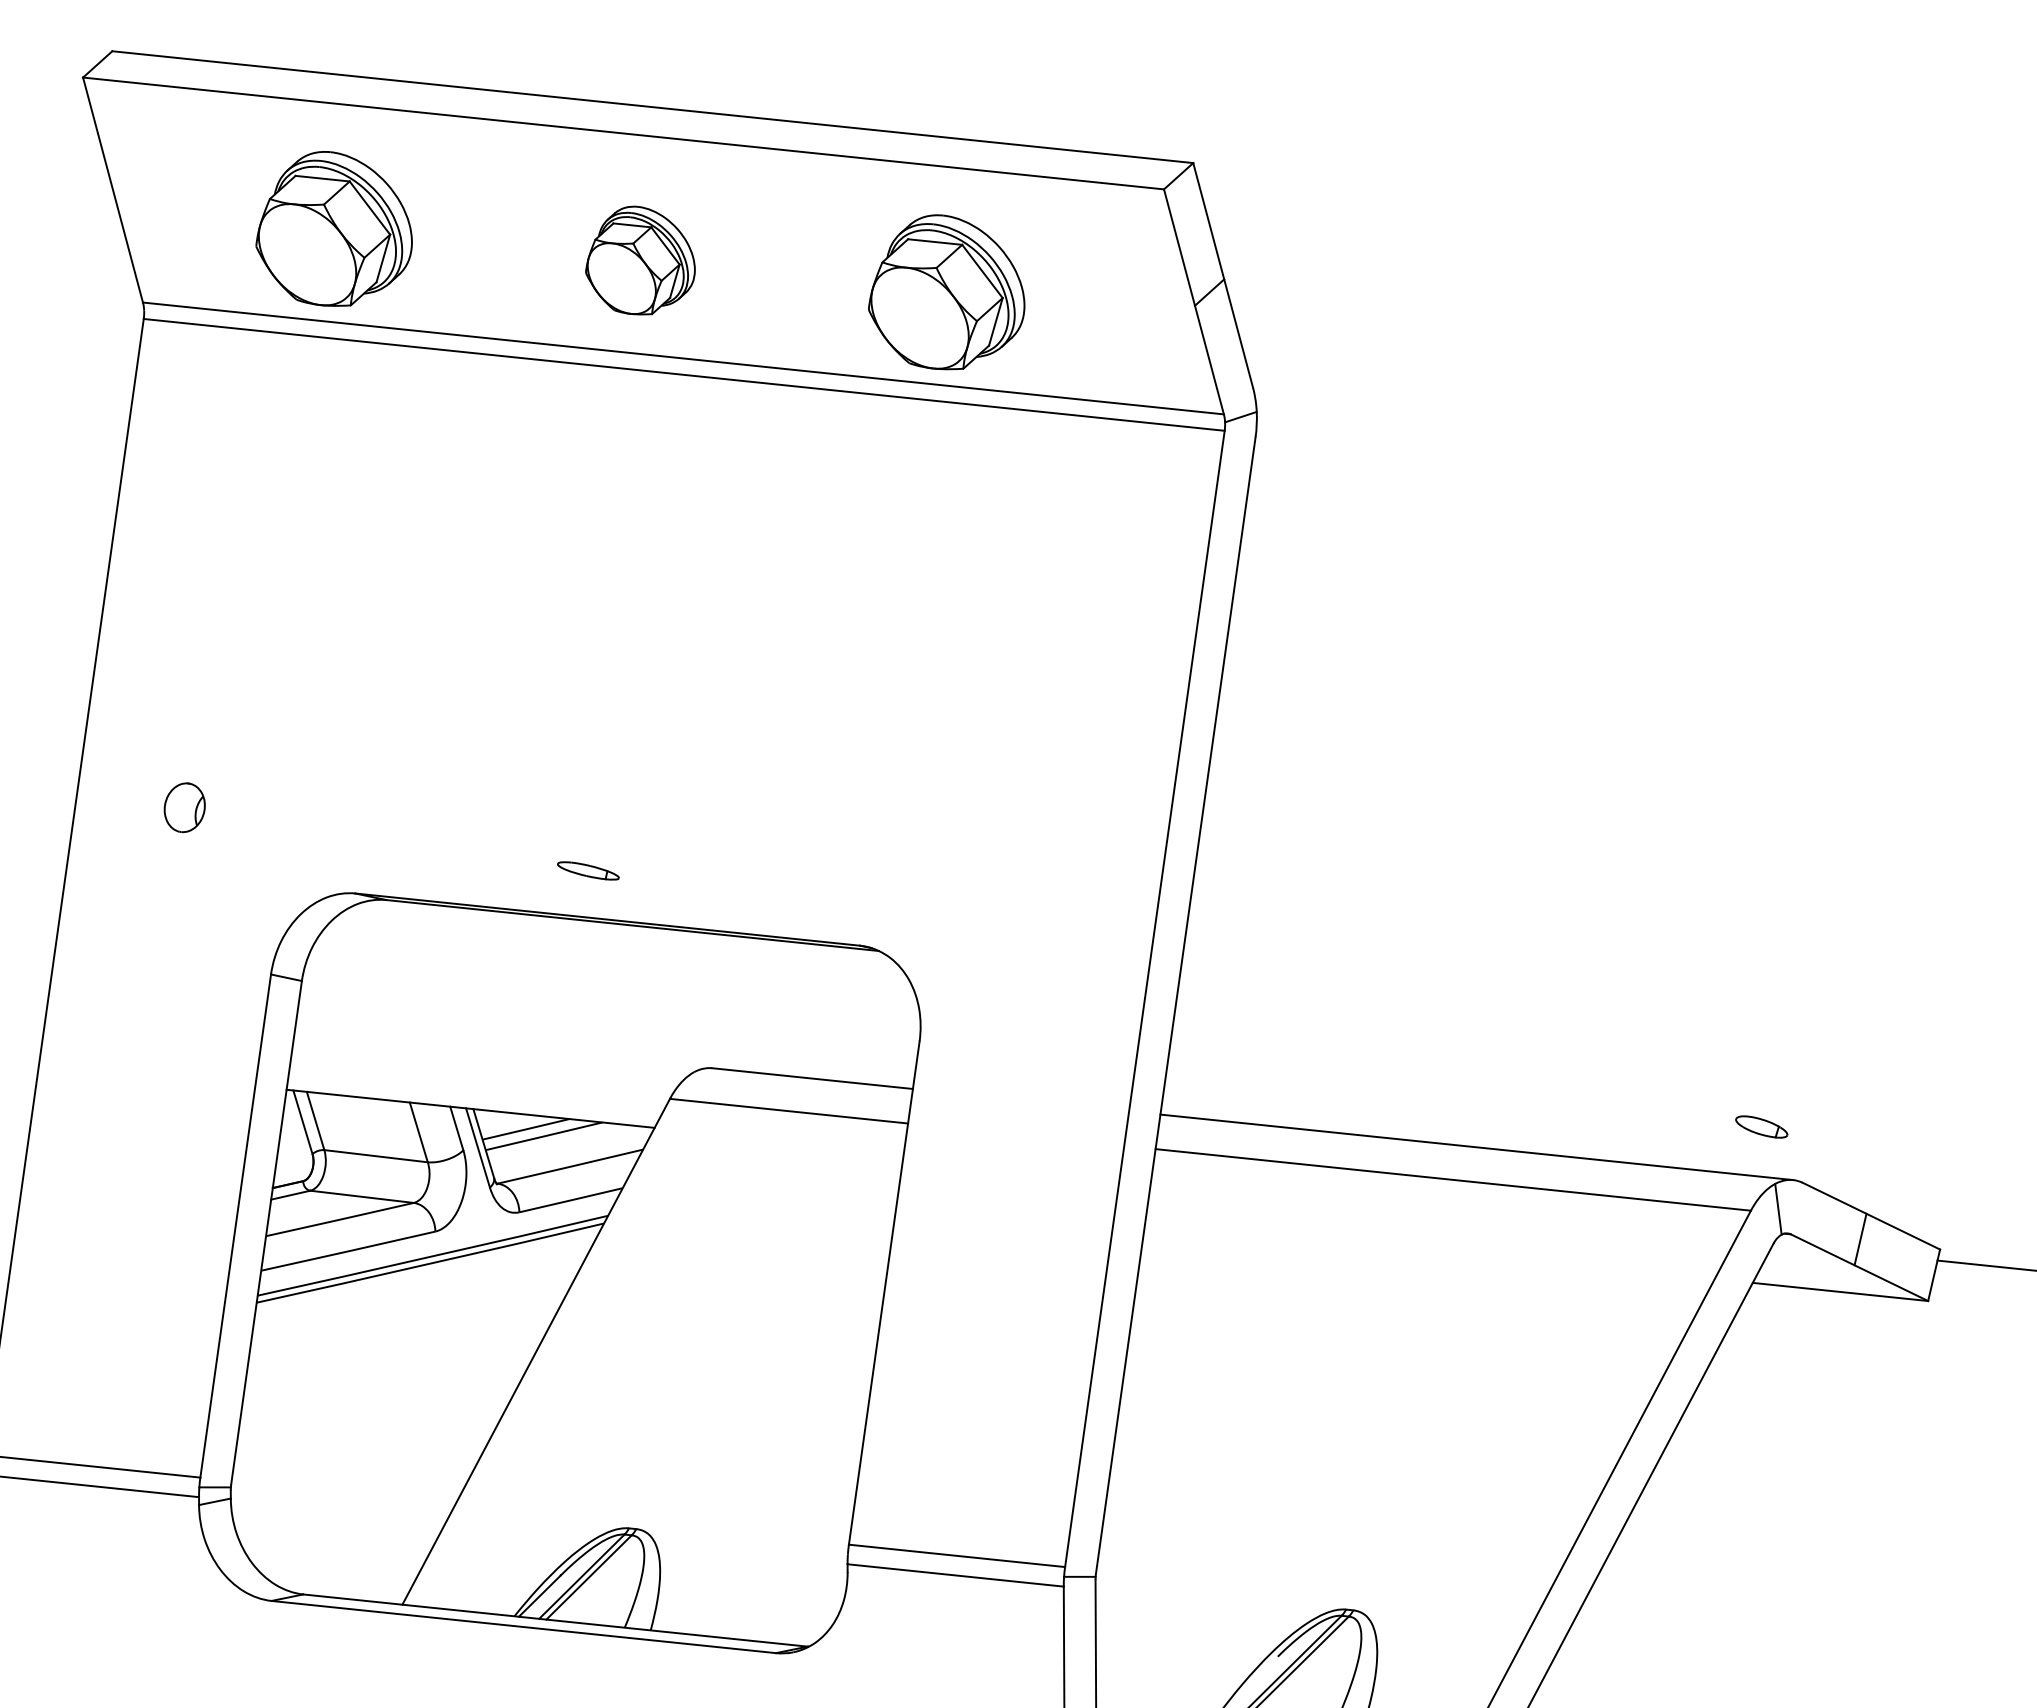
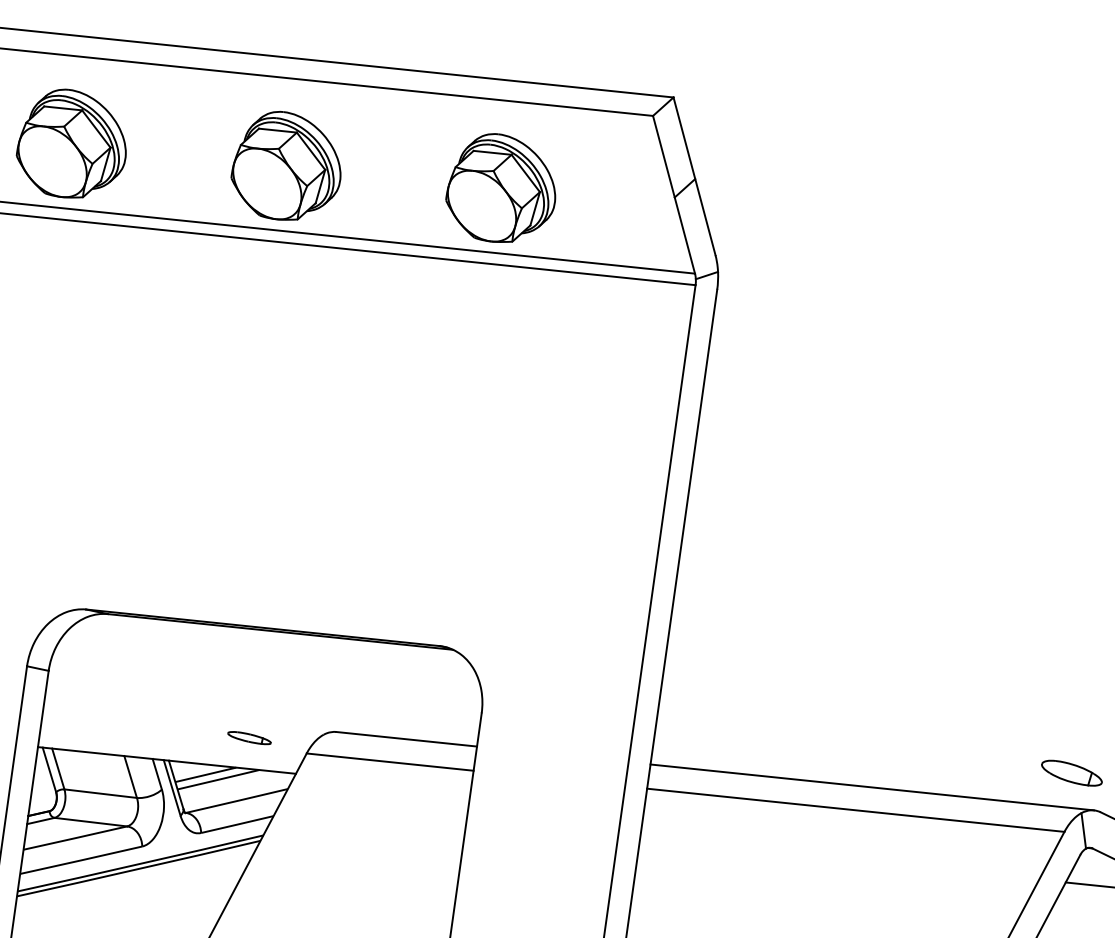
part: (640, 260) -> (286, 165), size x1.43
part: (588, 870) -> (249, 737), moved
part: (1761, 1126) -> (1071, 772), size x1.67

